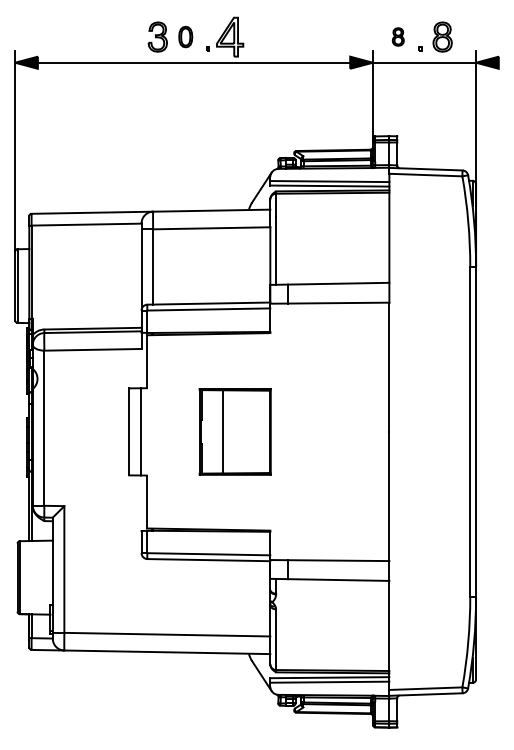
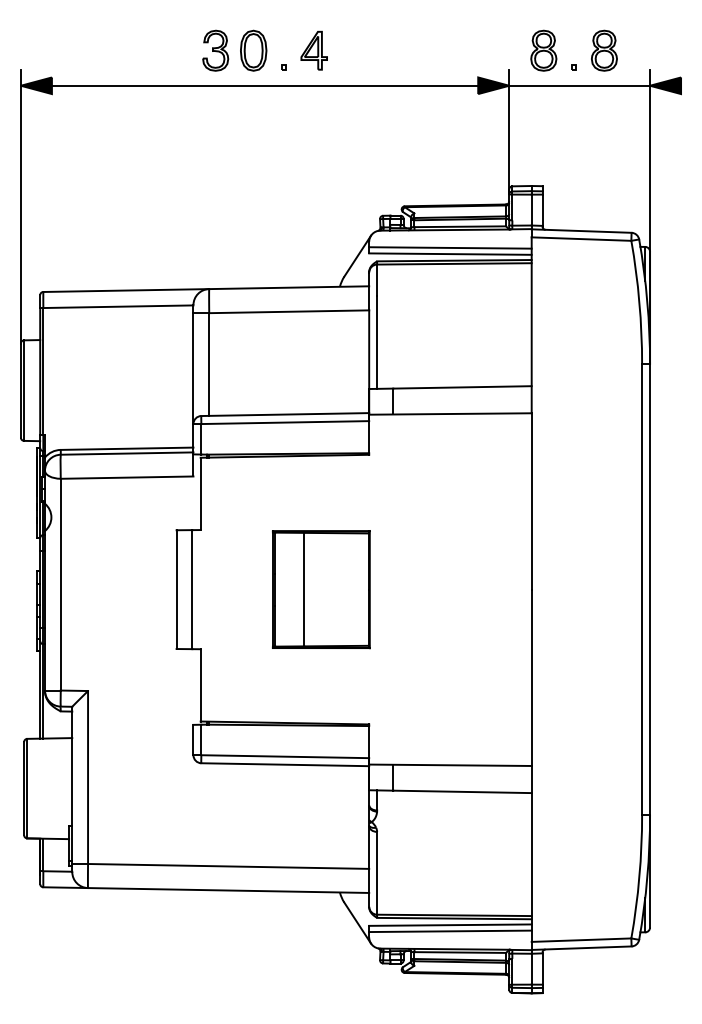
part: (185, 36) -> (253, 50), size x1.43
part: (229, 36) -> (313, 50), size x0.71
part: (398, 36) -> (543, 50), size x1.67

